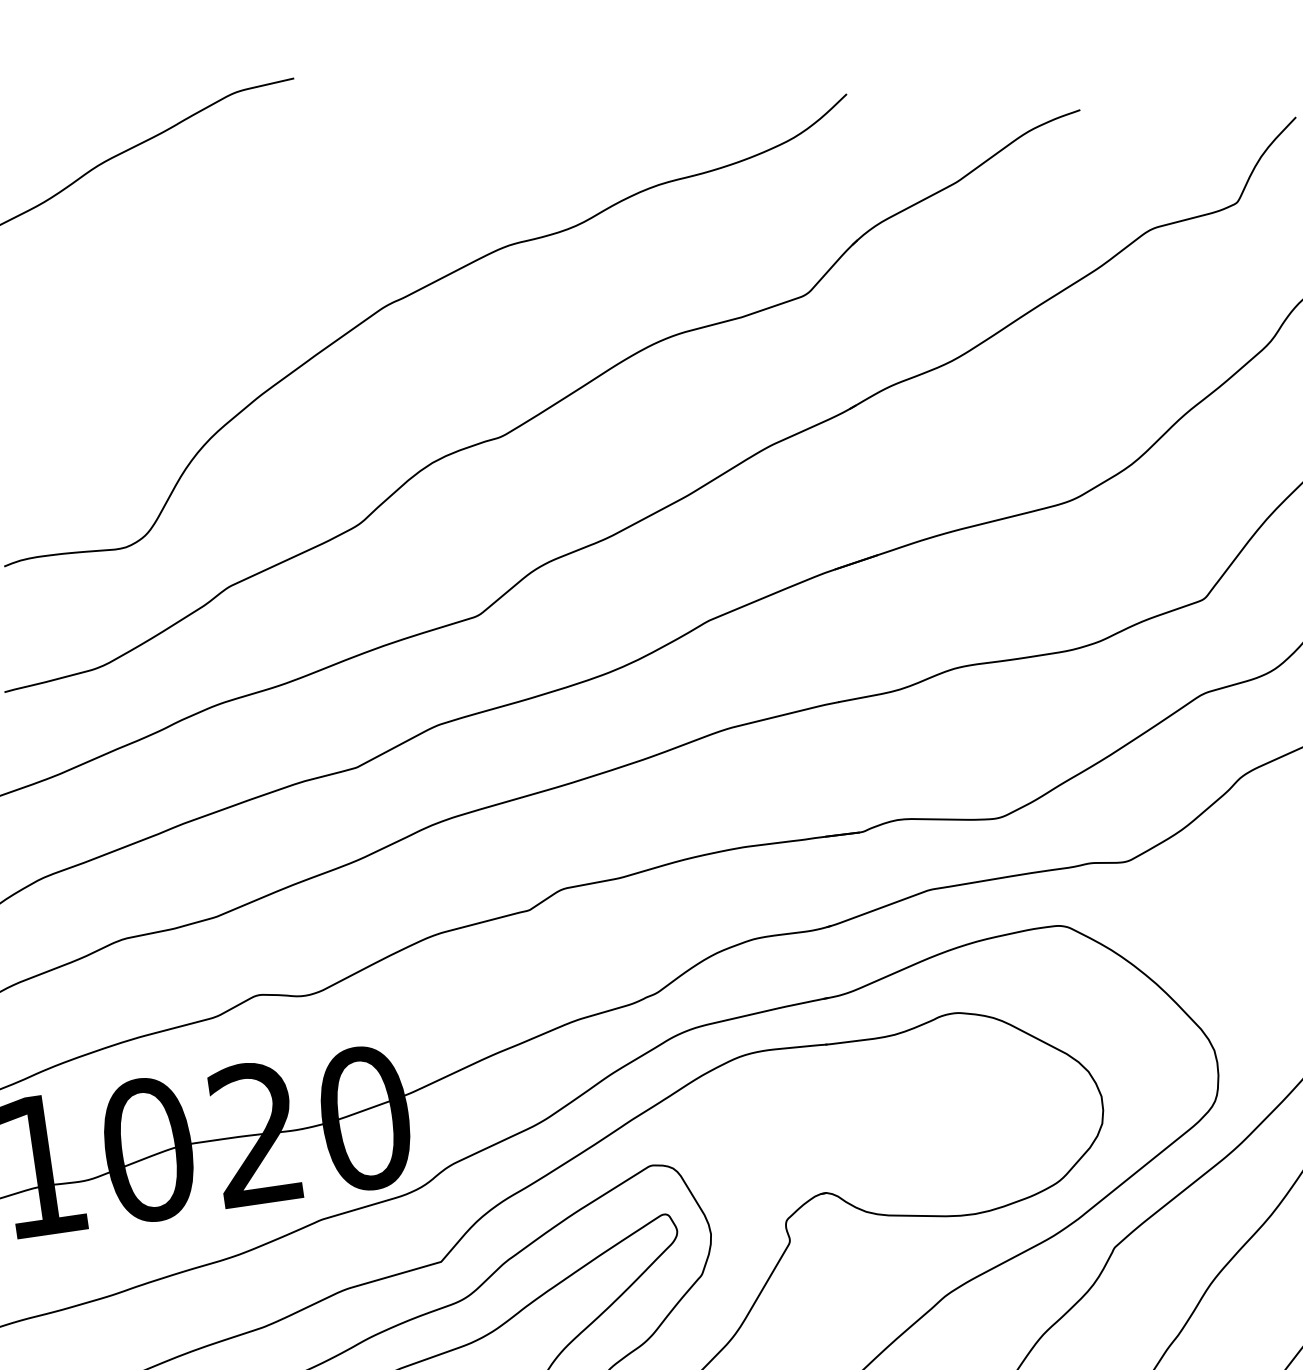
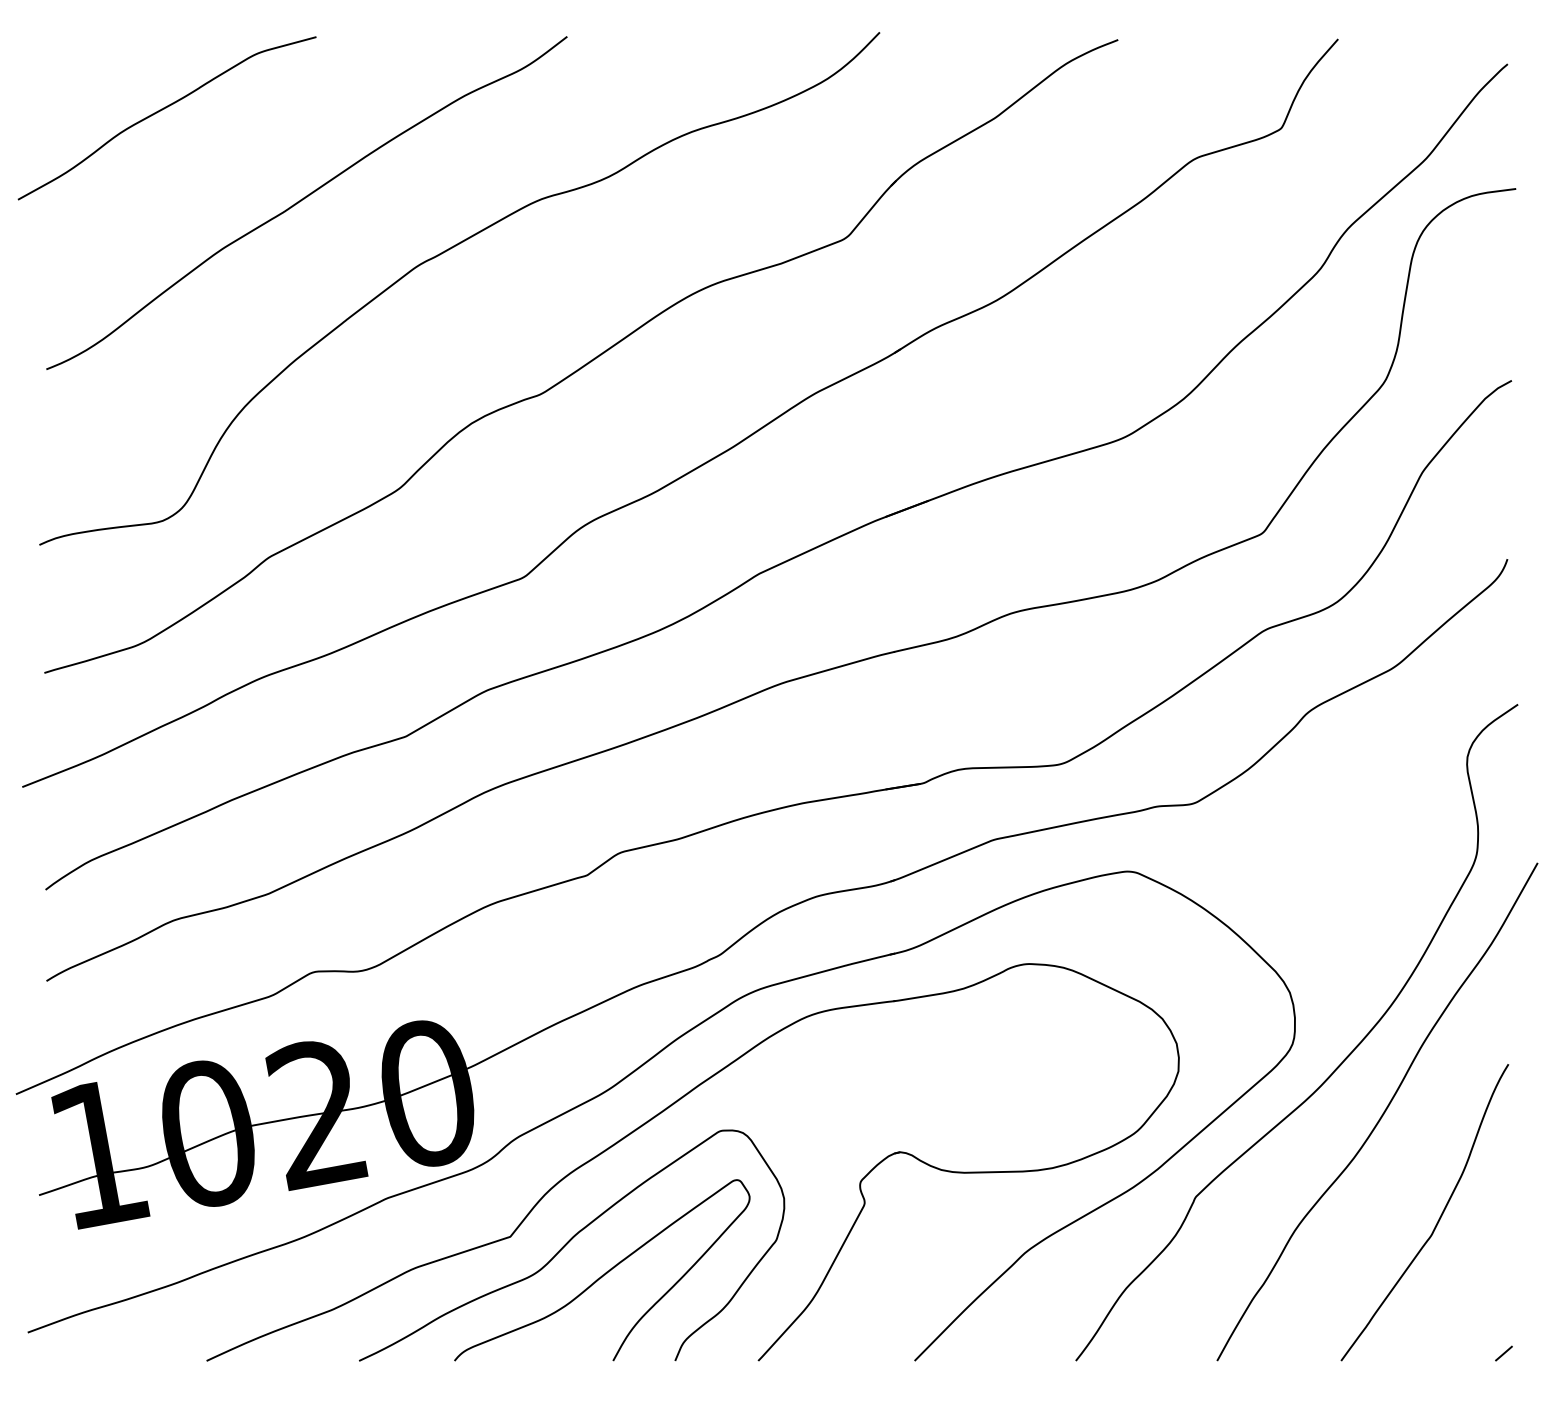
curve: (276, 237) -> (304, 199), added

